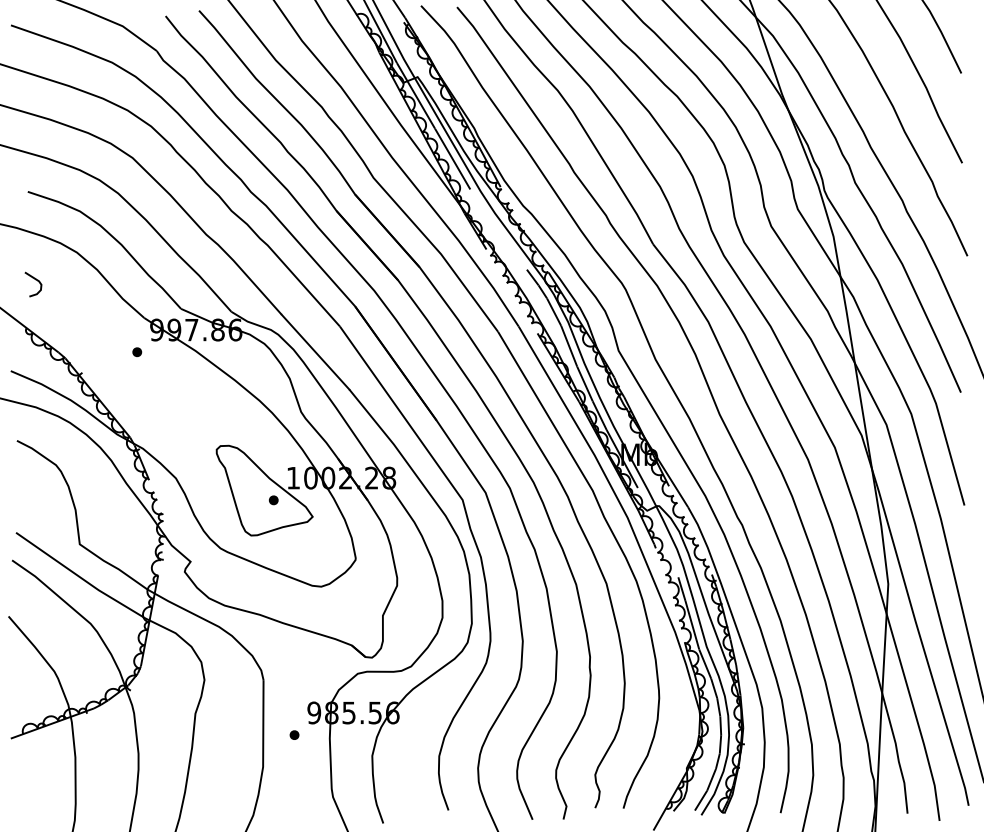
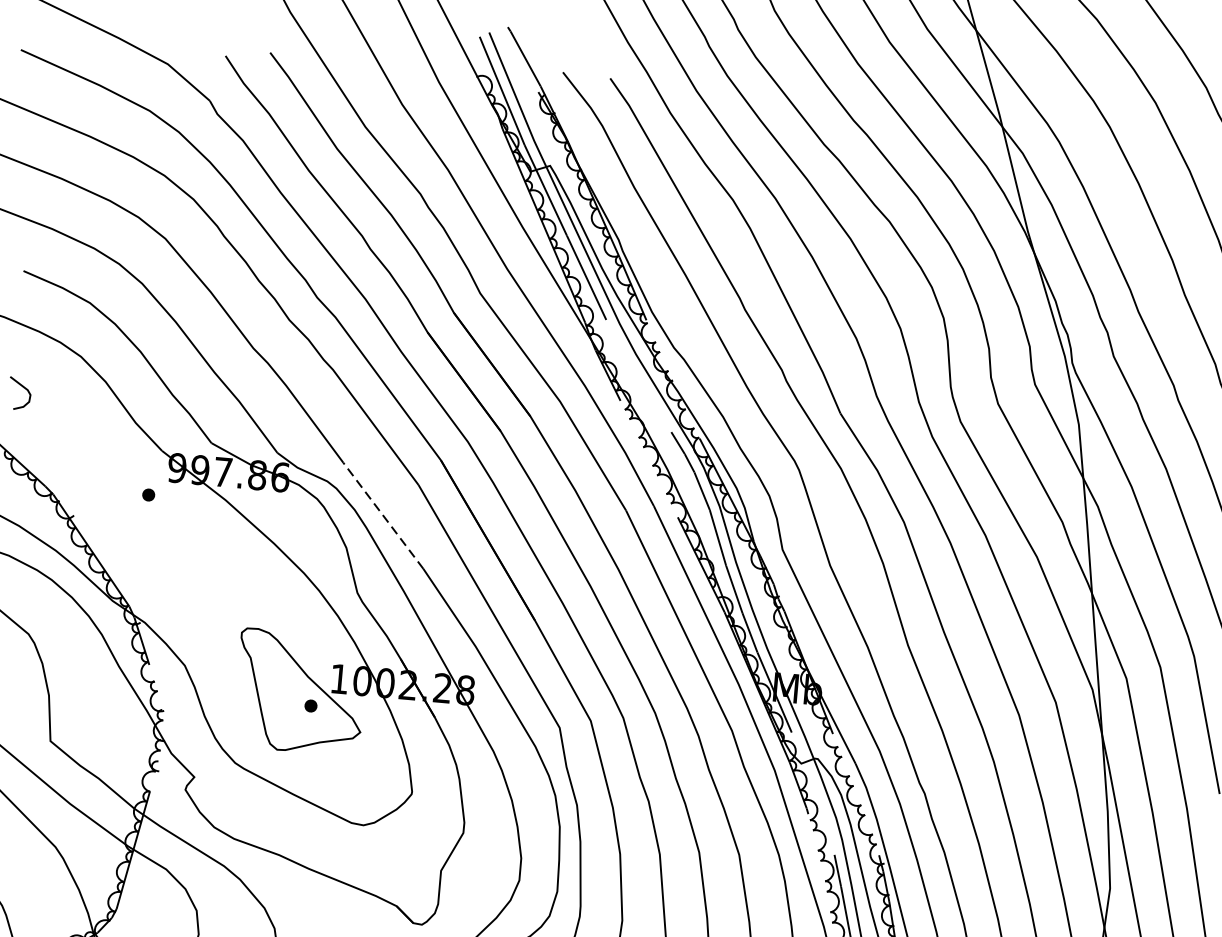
line: (315, 351) -> (383, 515), solid -> dashed

